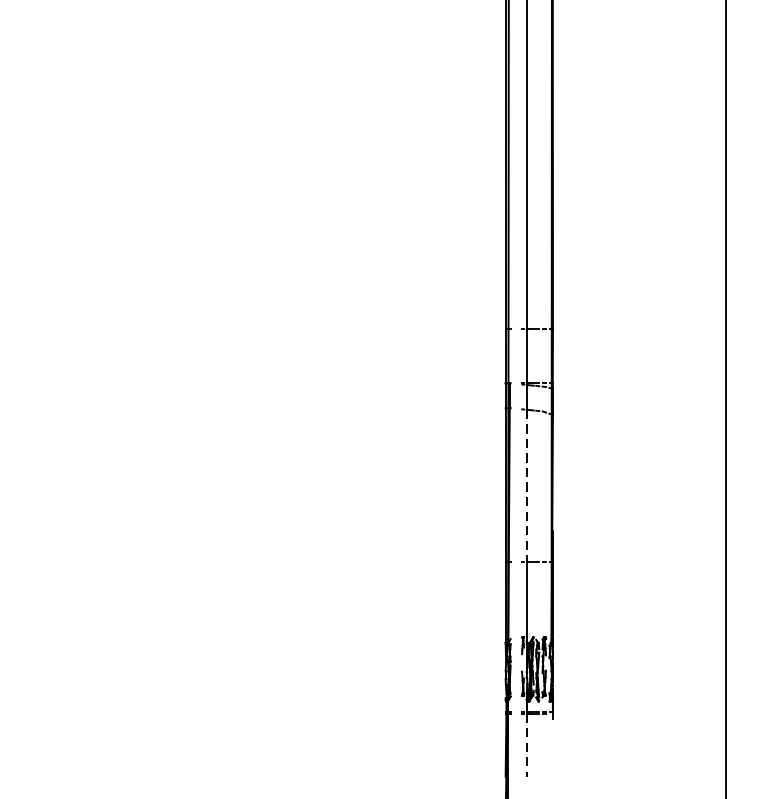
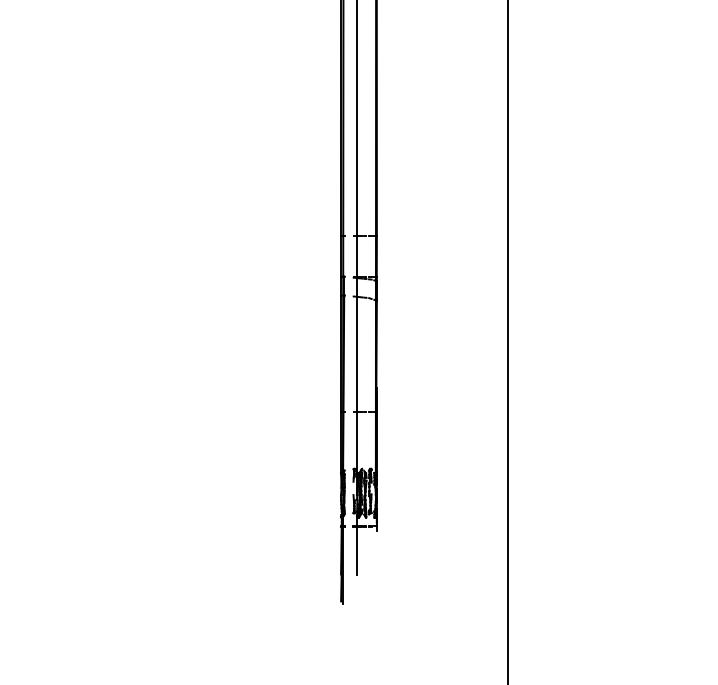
line: (527, 485) -> (357, 354), dashed -> solid
line: (527, 744) -> (357, 550), dashed -> solid

